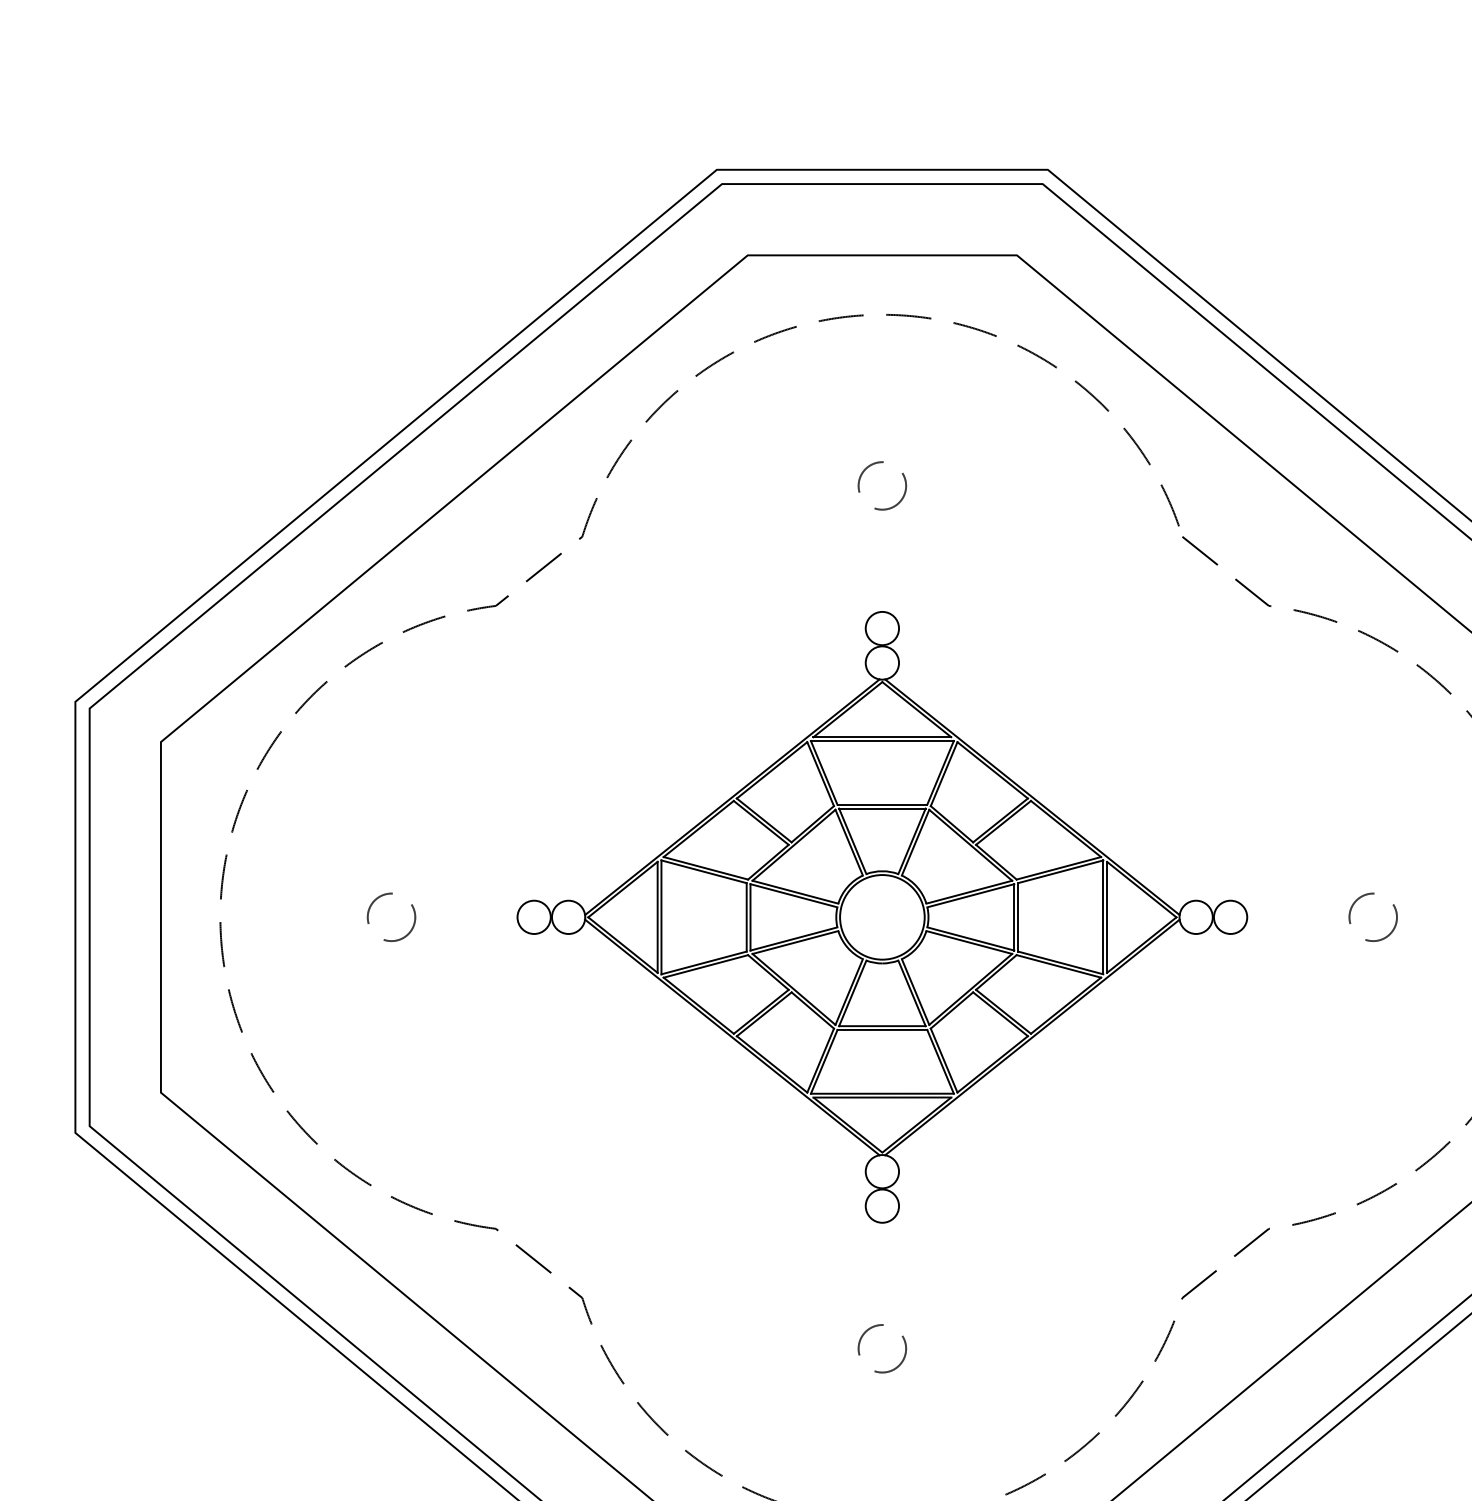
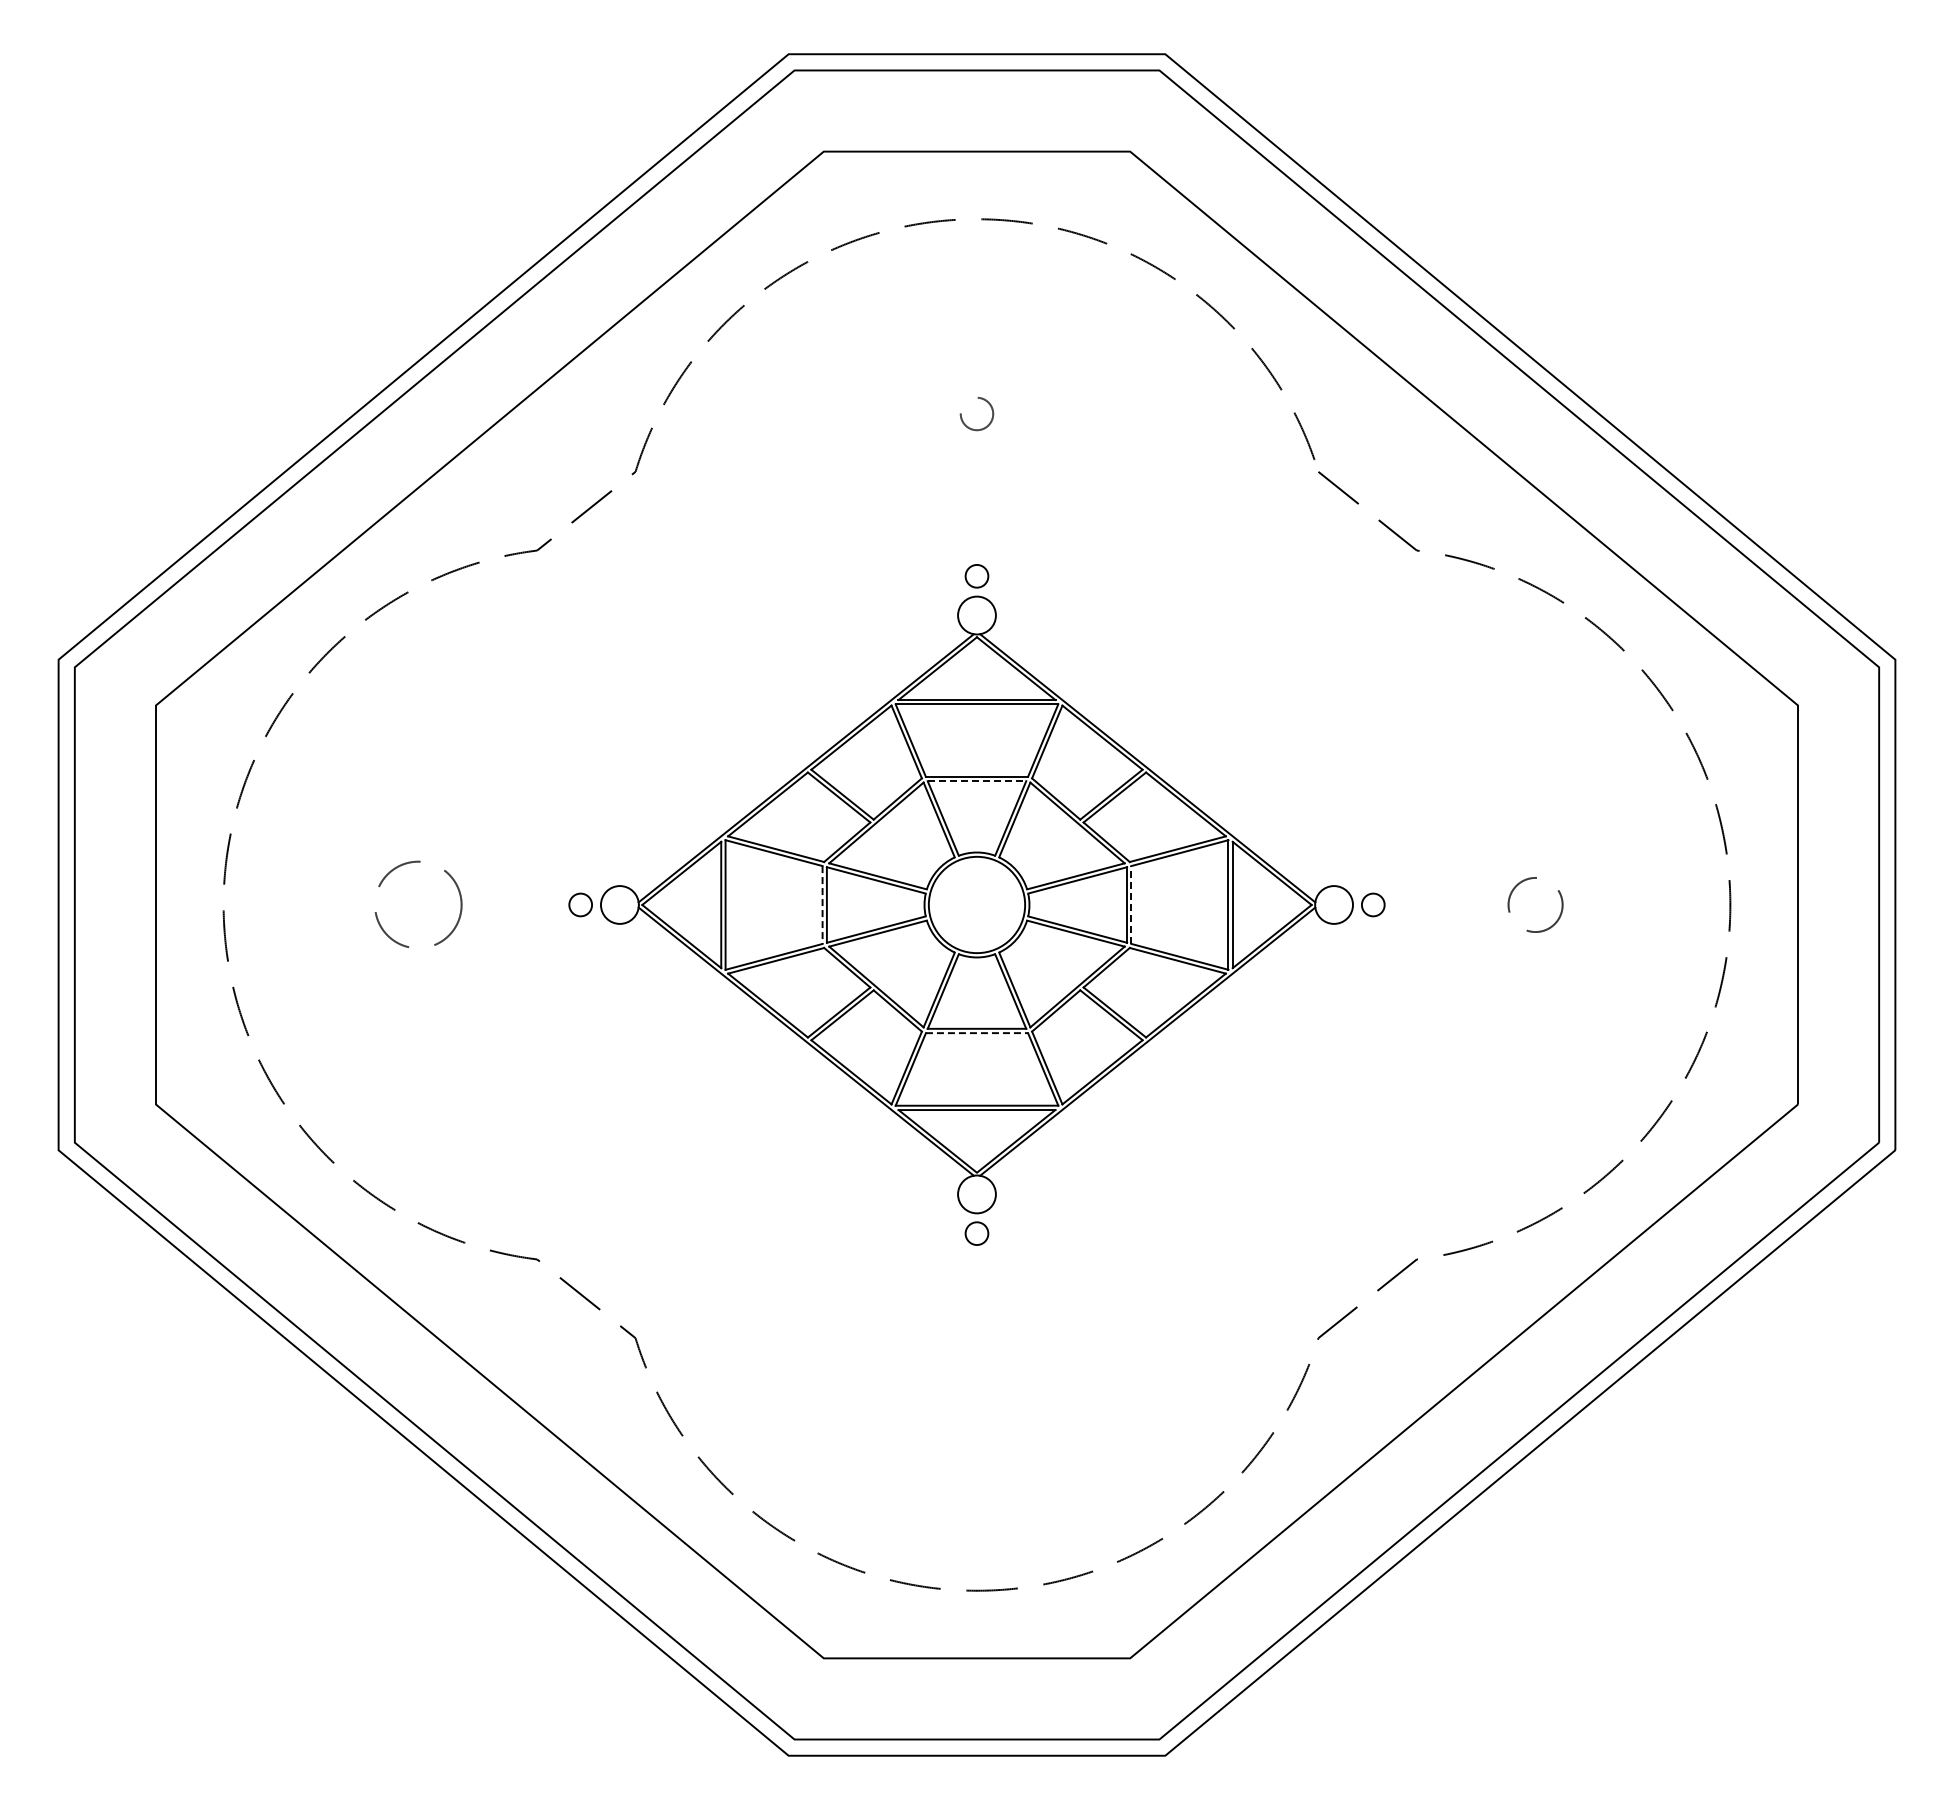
circle: (881, 485) -> (976, 413), size x0.6
circle: (881, 628) -> (976, 576), size x0.6
line: (882, 808) -> (977, 781), solid -> dashed
circle: (391, 916) -> (418, 904), size x1.6
circle: (533, 916) -> (580, 904), size x0.6
circle: (1230, 916) -> (1373, 904), size x0.6
line: (746, 917) -> (822, 905), solid -> dashed
line: (1018, 917) -> (1131, 905), solid -> dashed
line: (882, 1030) -> (977, 1033), solid -> dashed
circle: (881, 1206) -> (976, 1233), size x0.6
circle: (881, 1348) -> (976, 1395), removed

